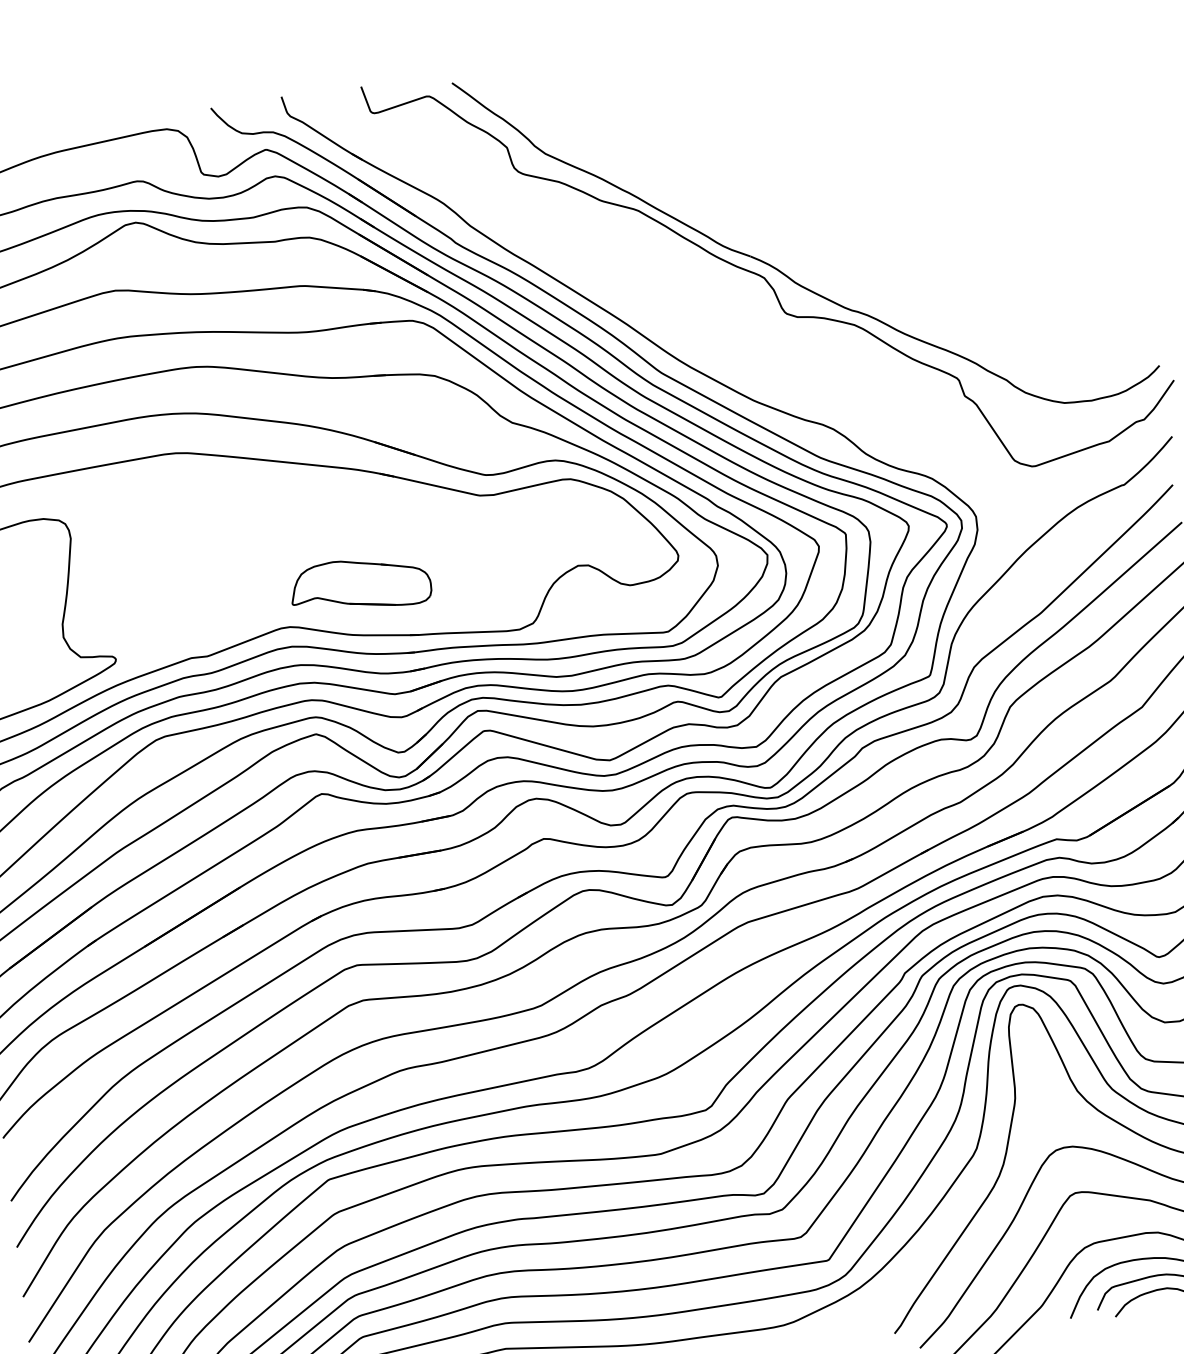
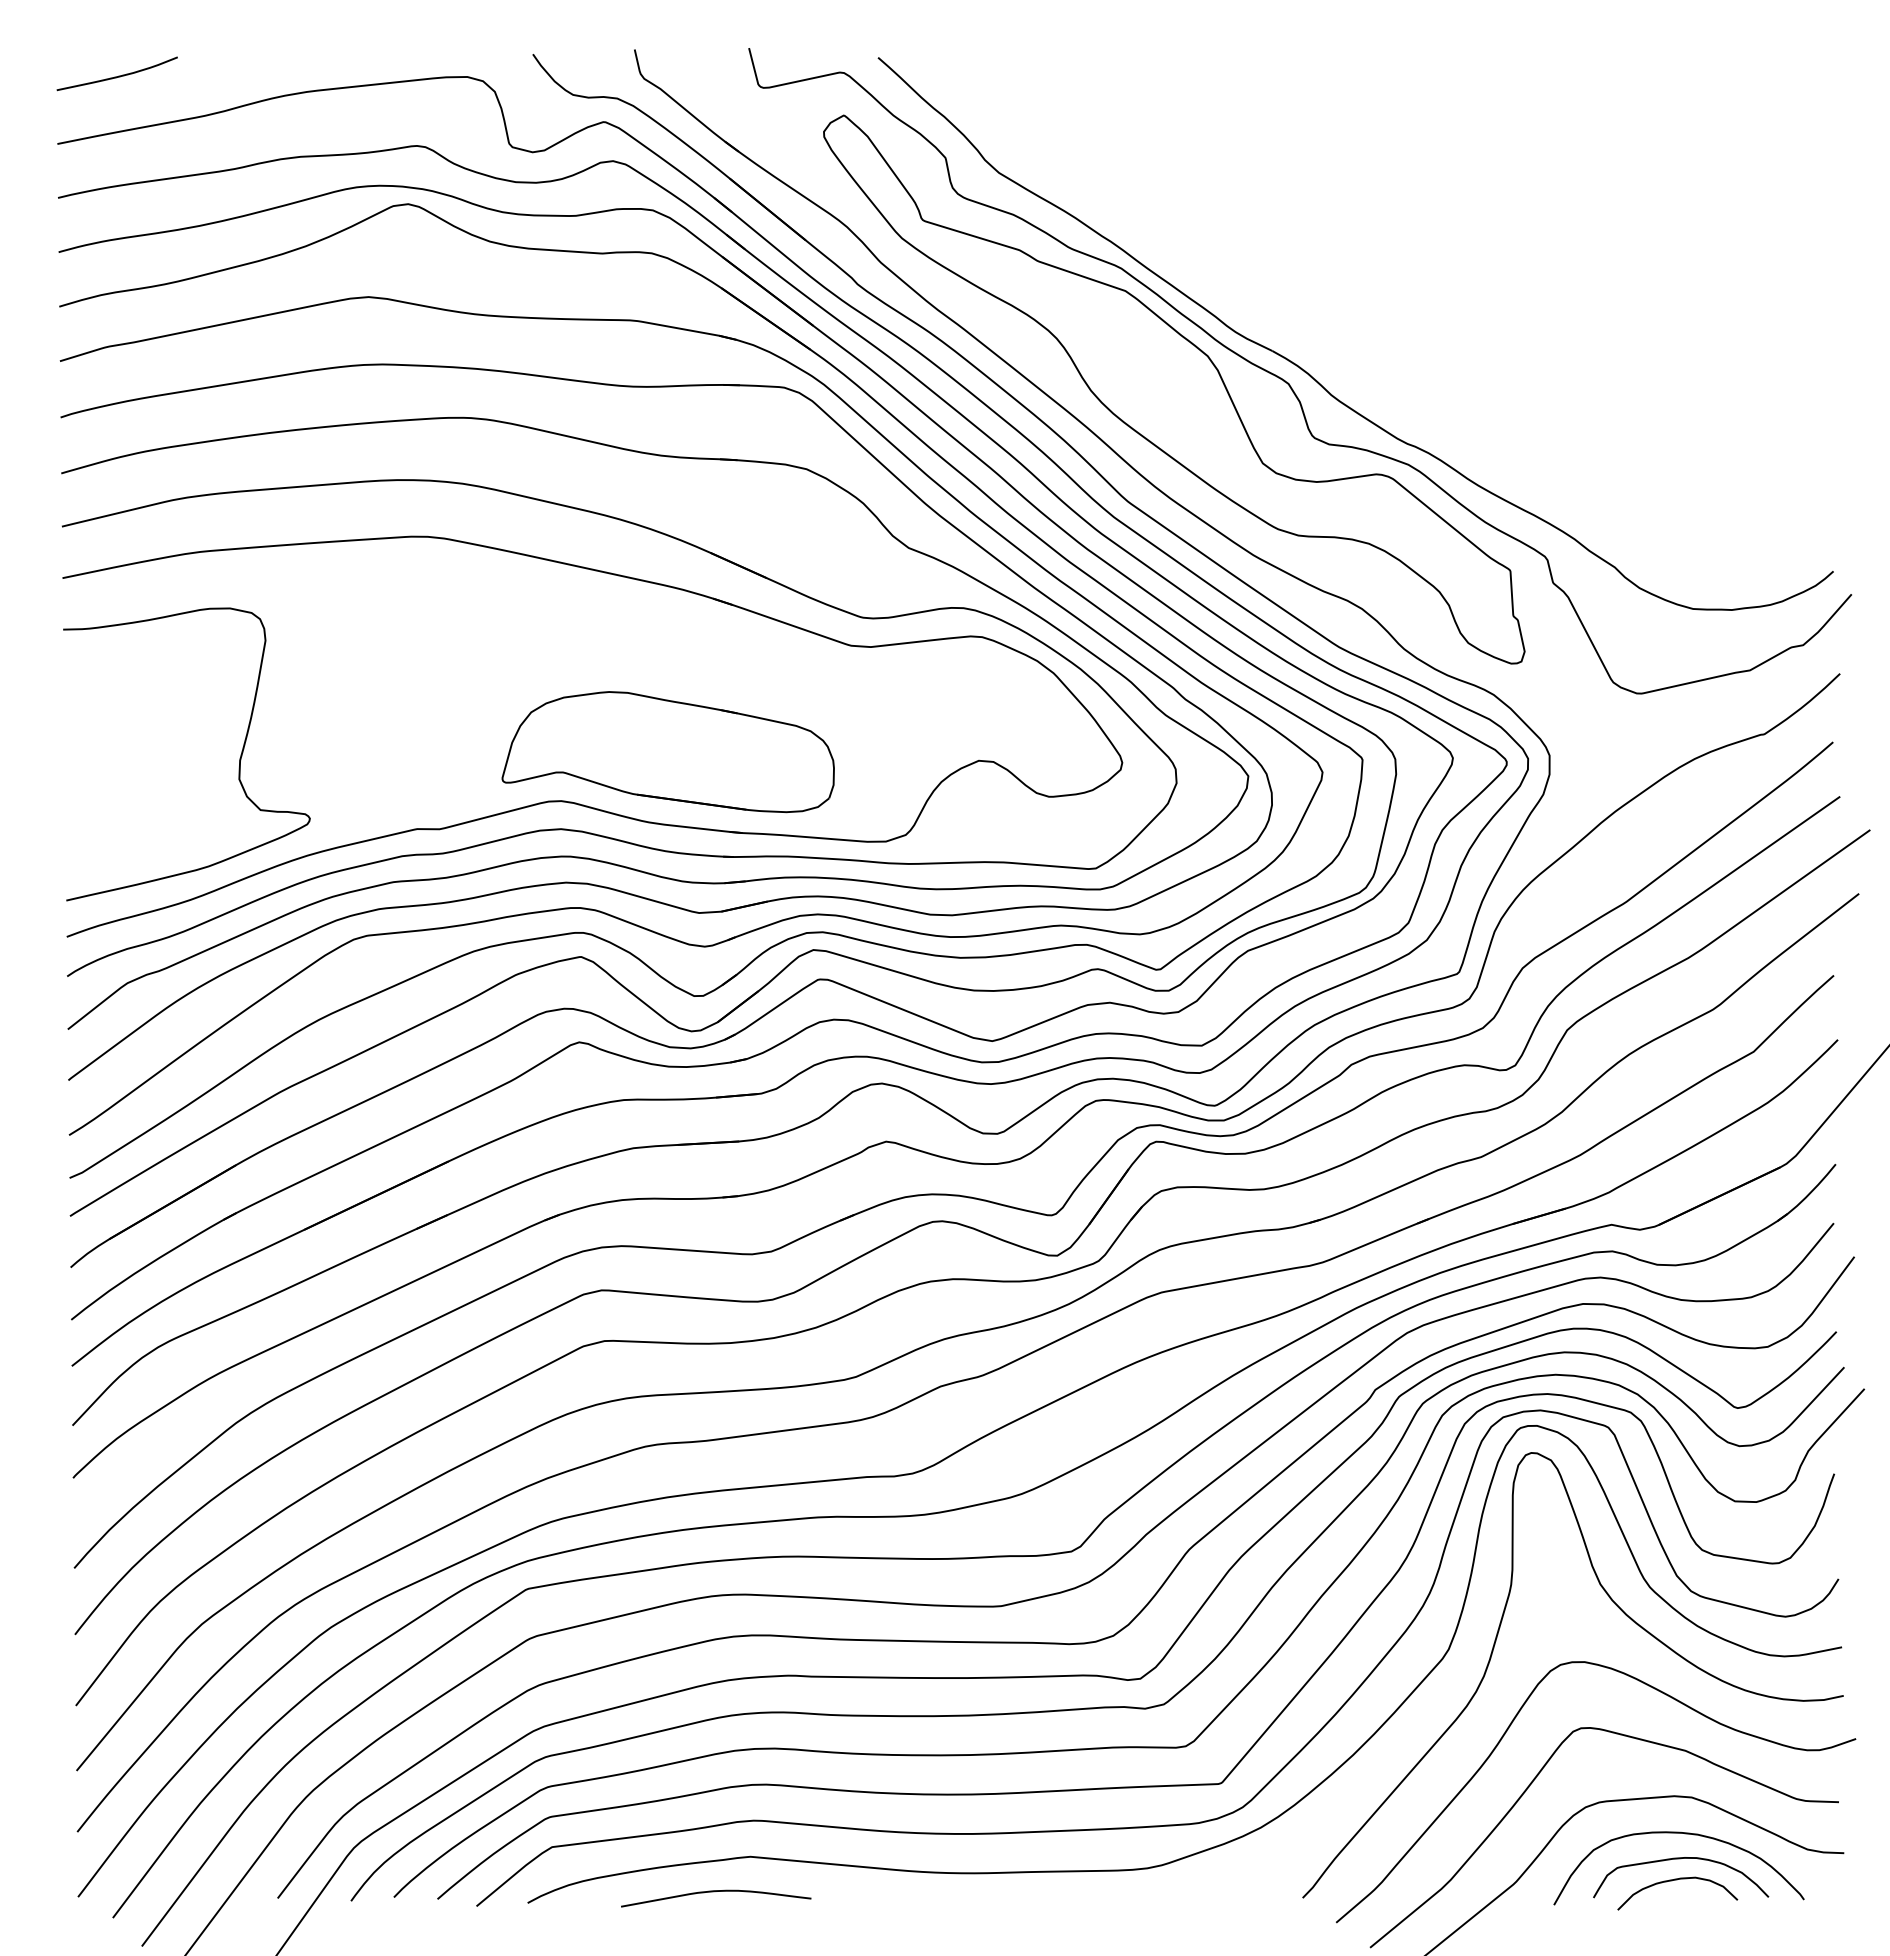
part: (685, 291) -> (1174, 389), added
part: (360, 584) -> (667, 752), size x1.67

